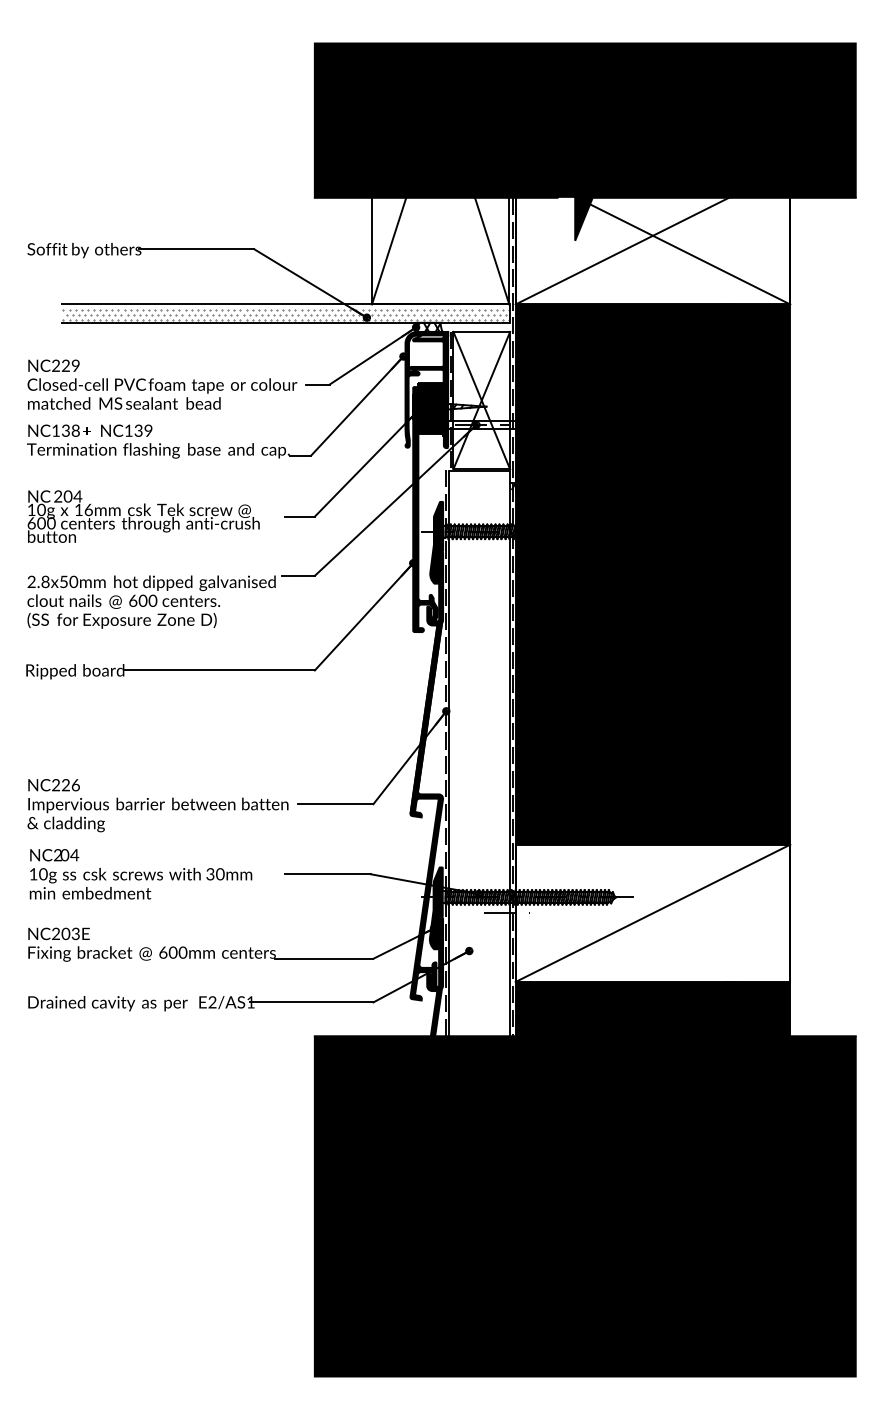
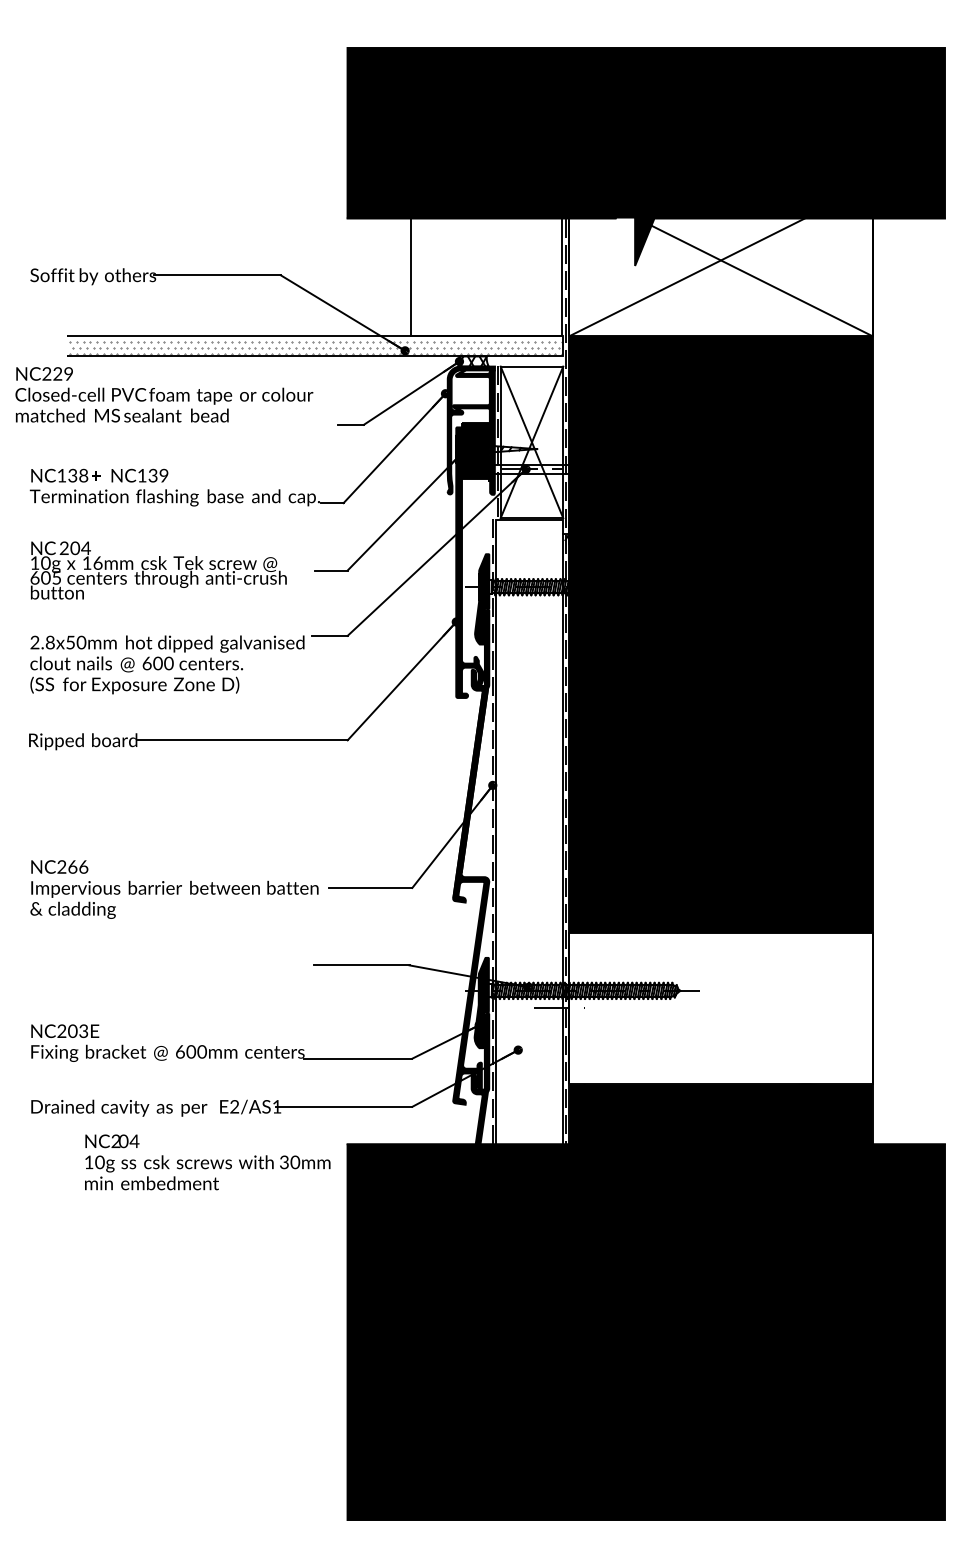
line: (388, 251) -> (429, 277), removed
line: (492, 251) -> (543, 277), removed
text: (162, 384) -> (164, 394), moved
text: (51, 522) -> (56, 577), 600 -> 605
text: (65, 784) -> (72, 866), NC226 -> NC266
text: (140, 874) -> (207, 1162), moved
line: (652, 913) -> (720, 1008), removed

